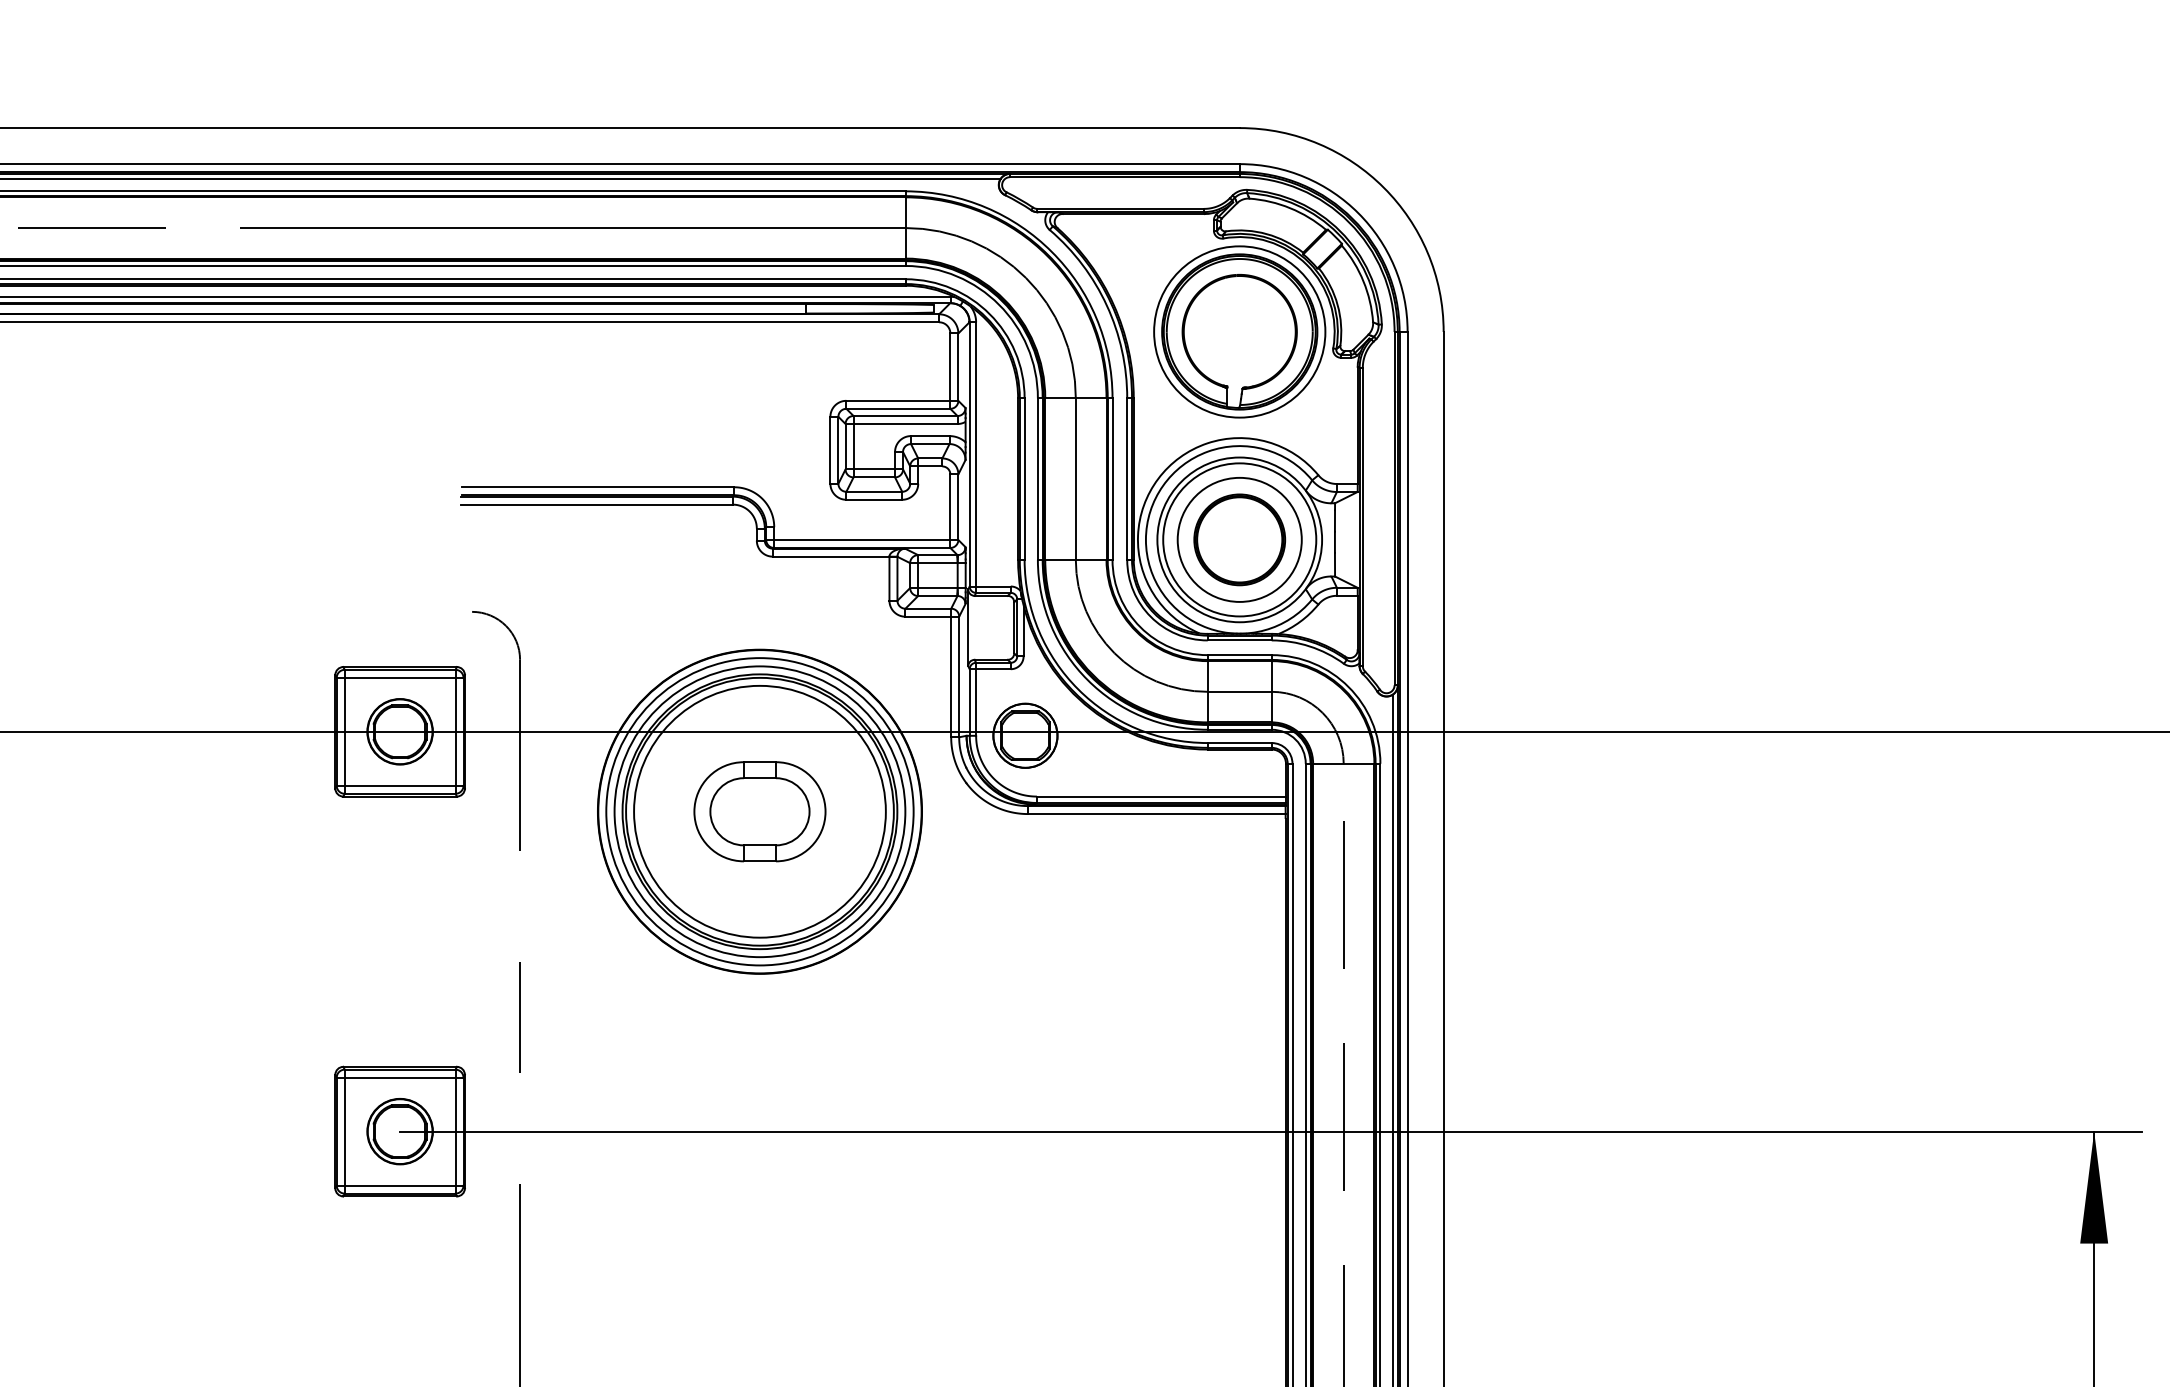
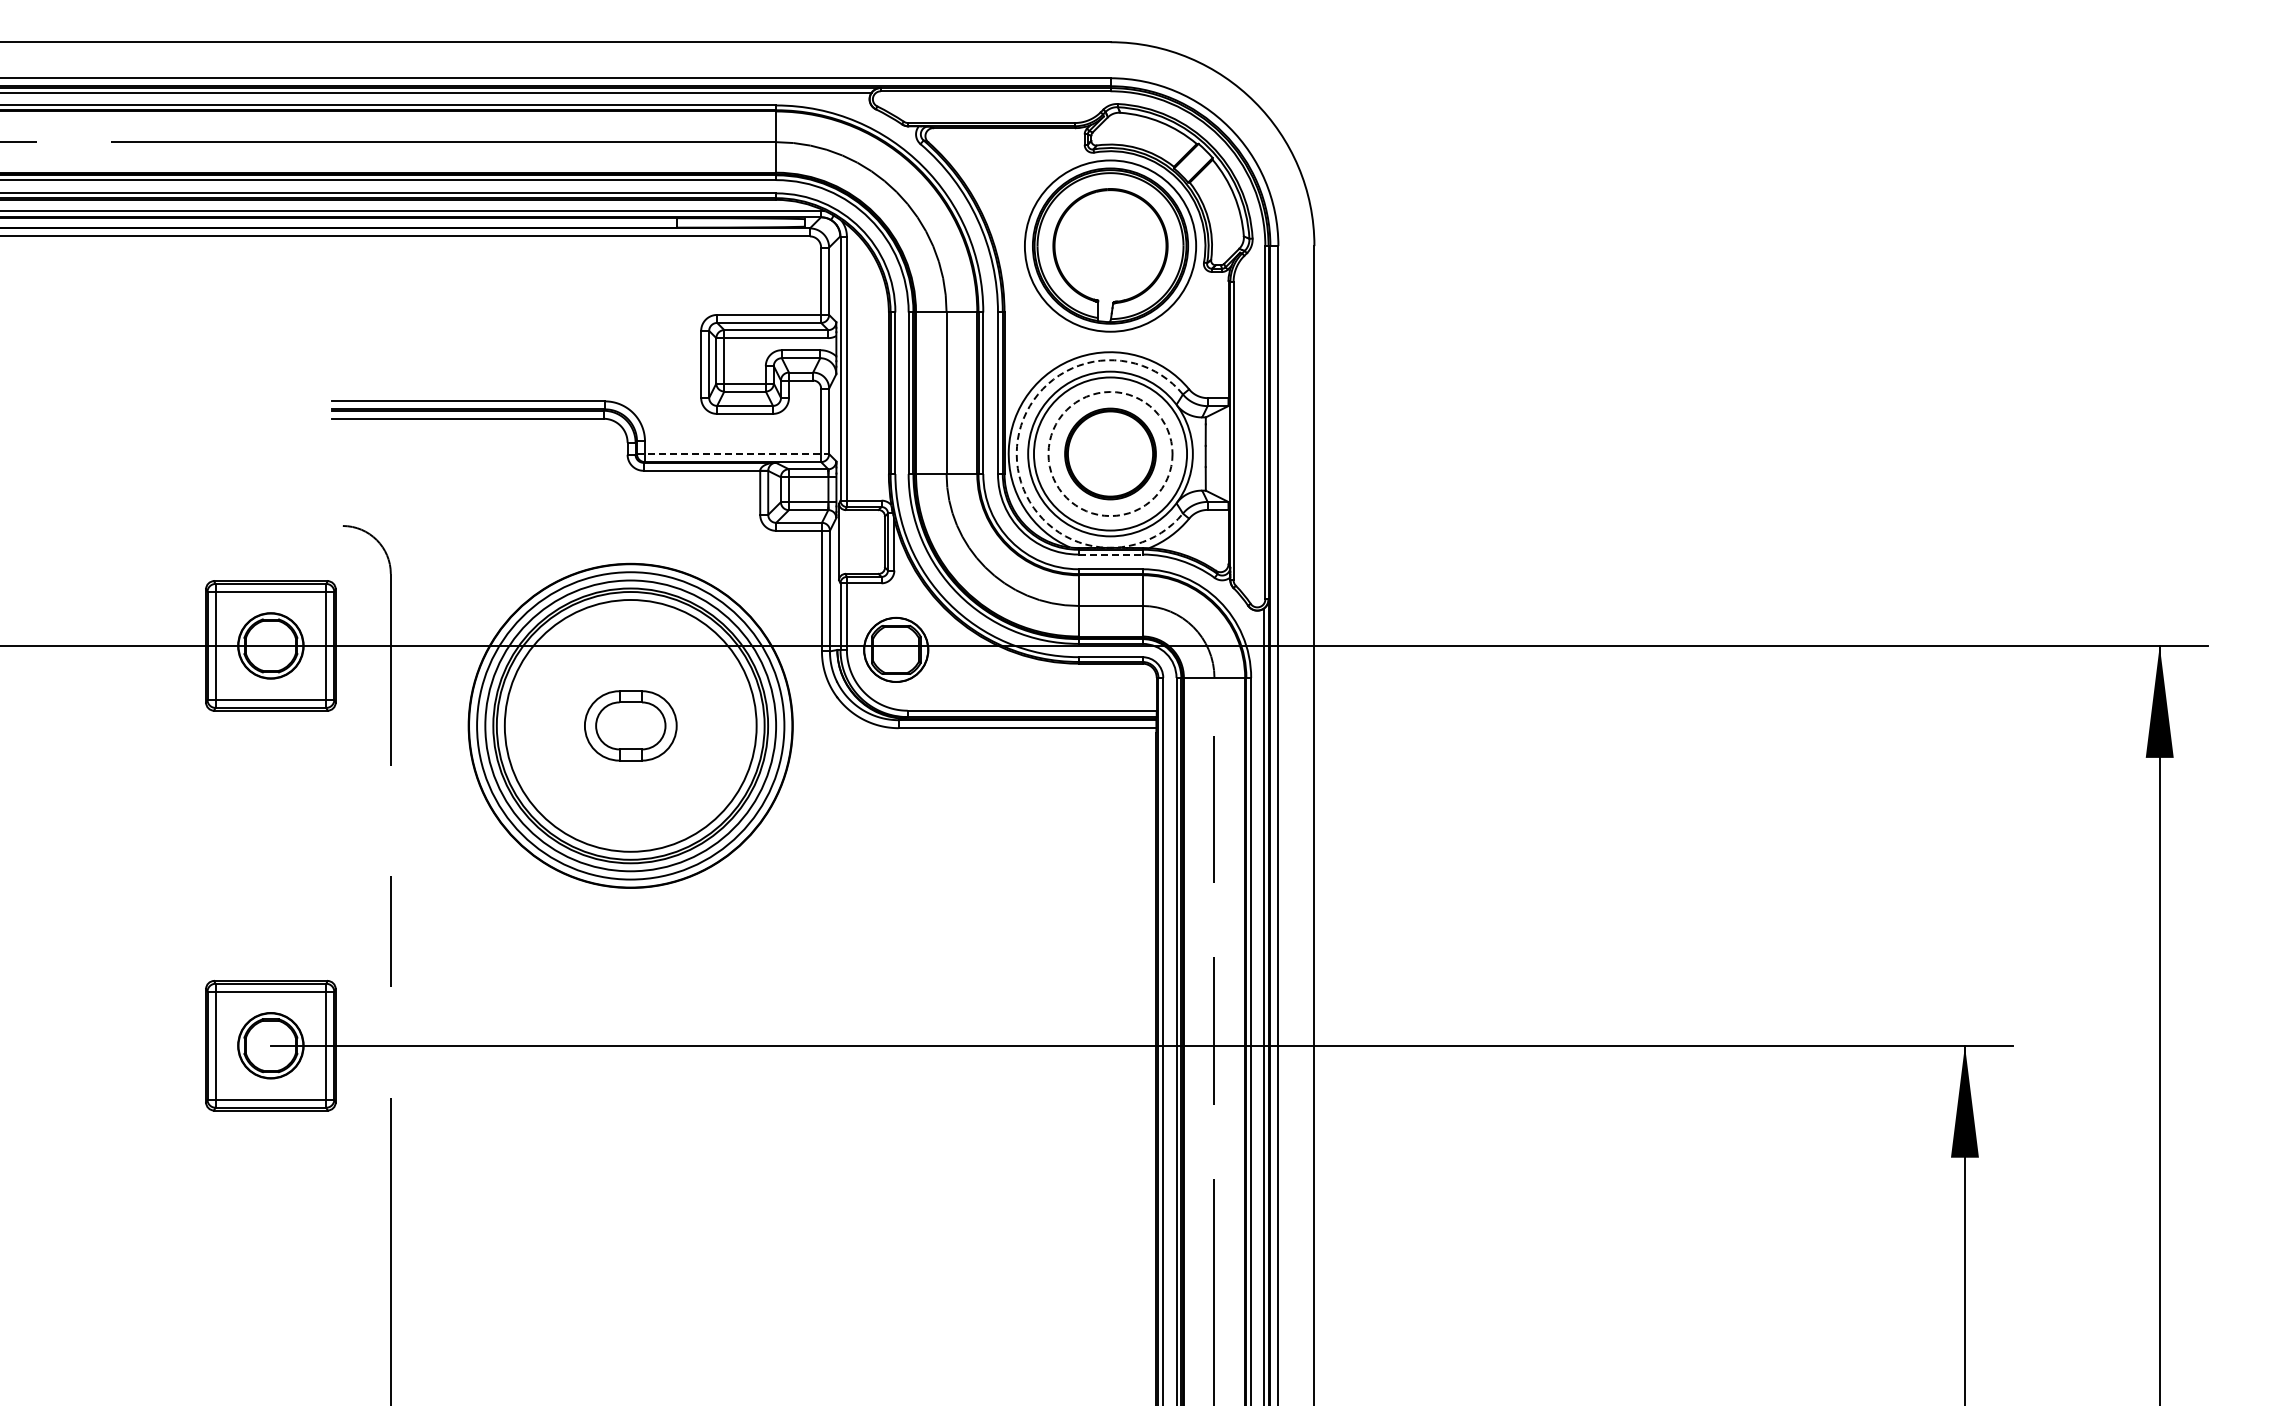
circle: (1239, 539) -> (1110, 453), solid -> dashed
line: (862, 540) -> (733, 454), solid -> dashed
arc: (1145, 540) -> (1016, 454), solid -> dashed
line: (1239, 640) -> (1110, 554), solid -> dashed
part: (759, 811) -> (630, 725), size x0.7

